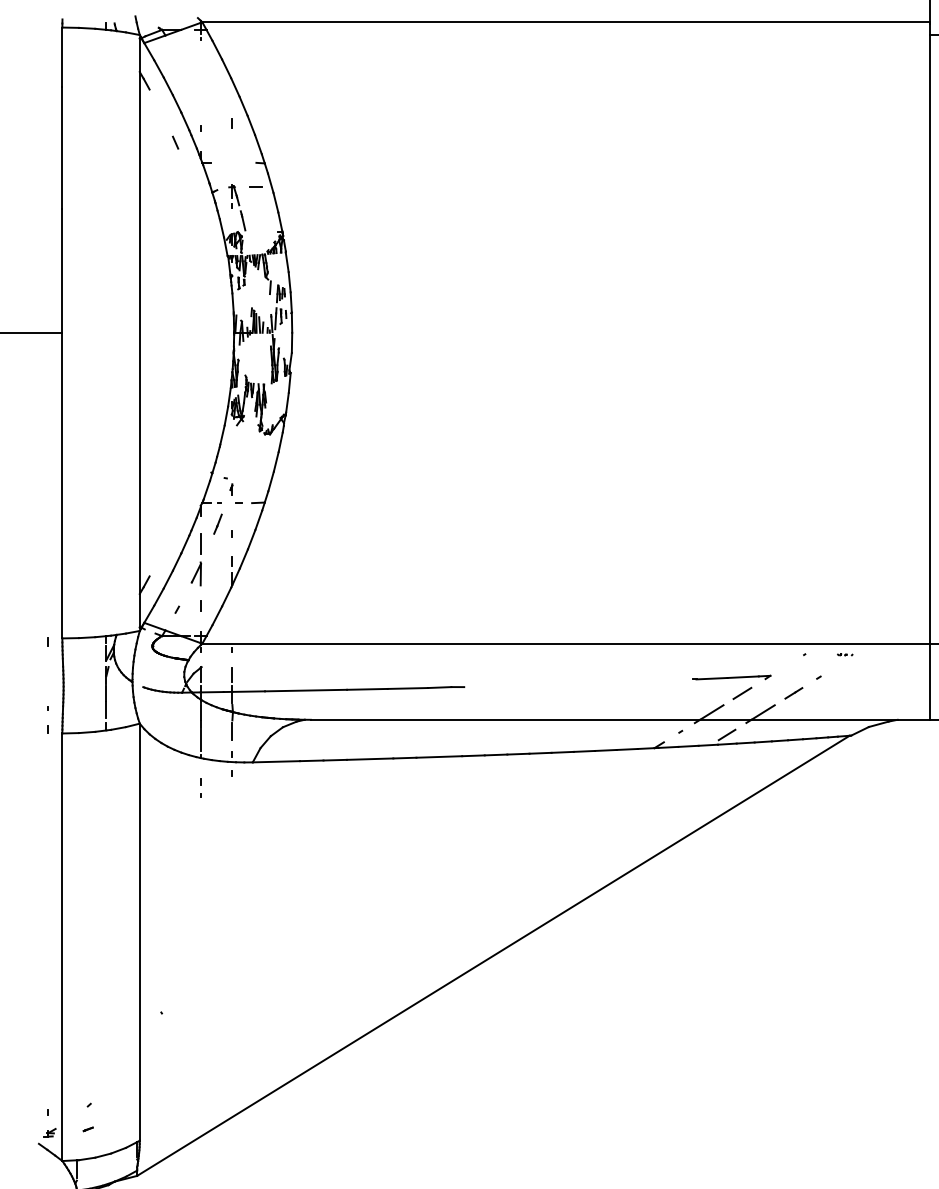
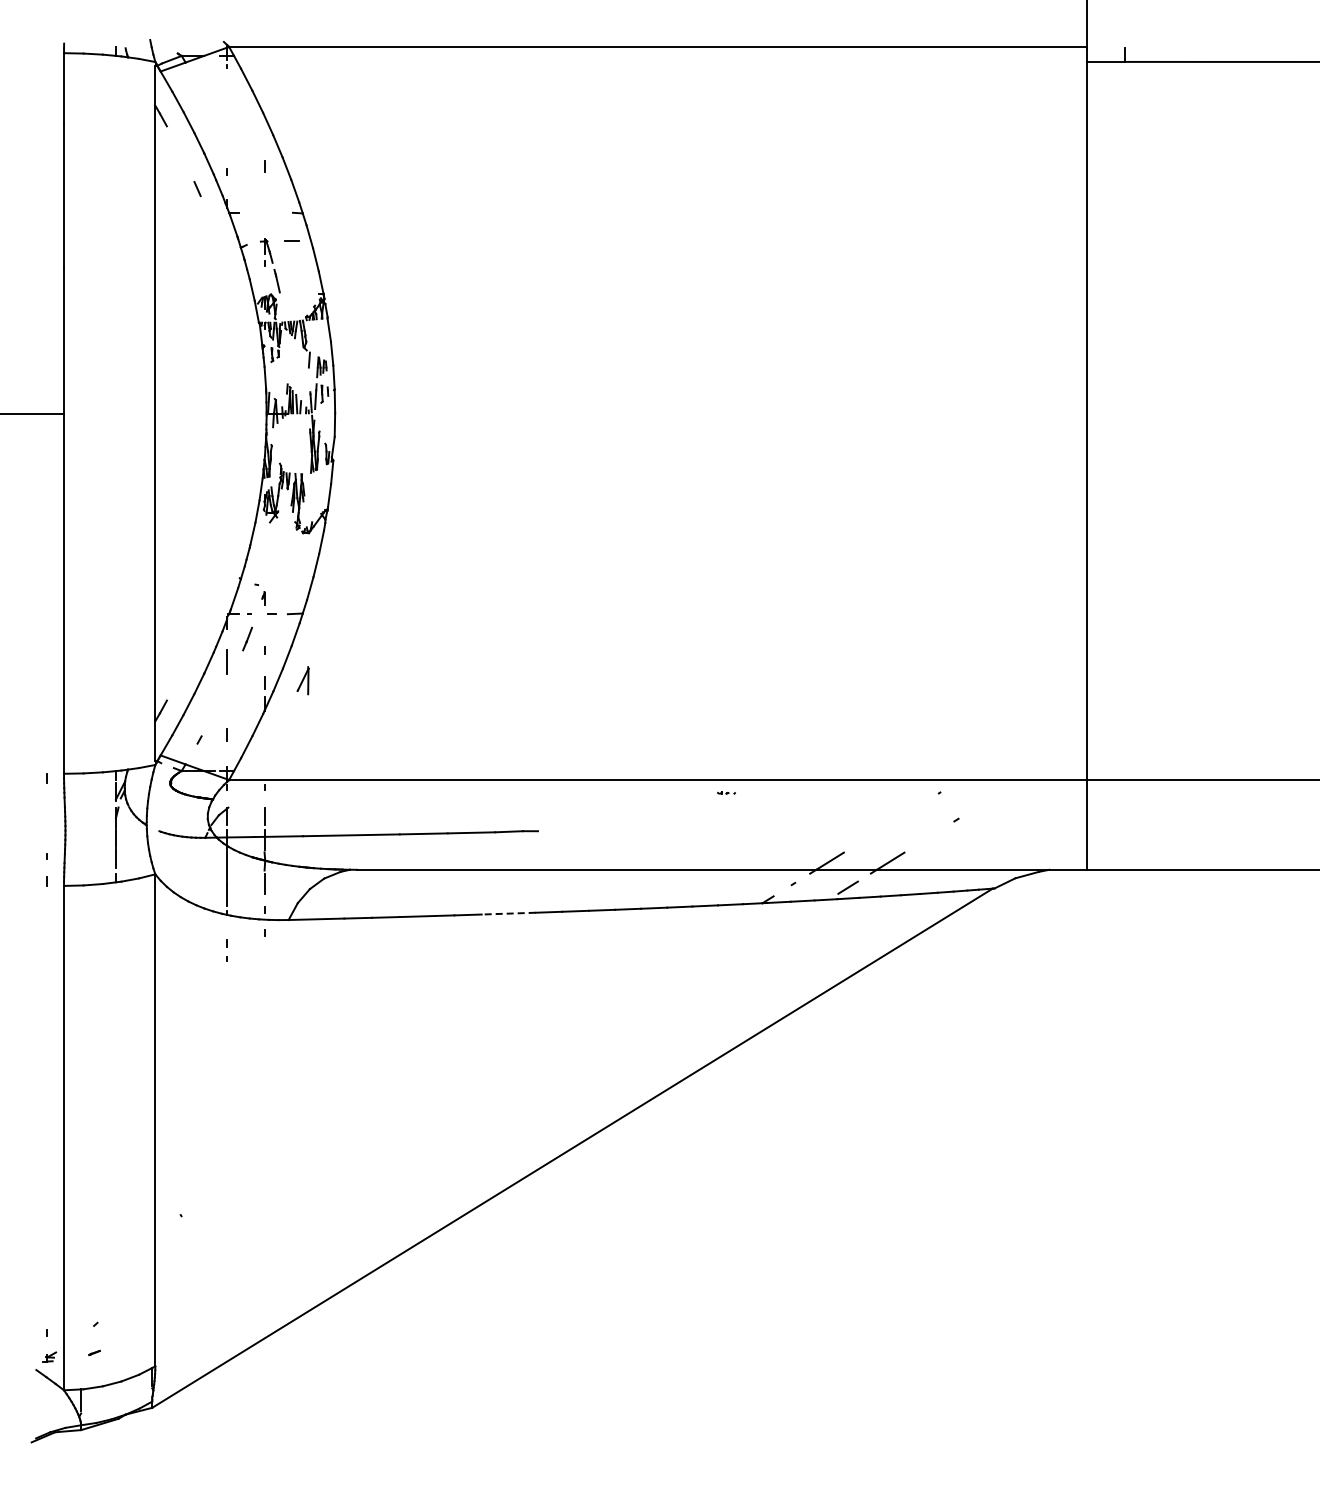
part: (195, 573) -> (302, 680), moved
part: (845, 654) -> (726, 792), moved
part: (731, 677) -> (853, 819), removed
line: (741, 693) -> (865, 838), removed
line: (793, 693) -> (926, 838), removed
line: (439, 756) -> (508, 913), solid -> dashed

